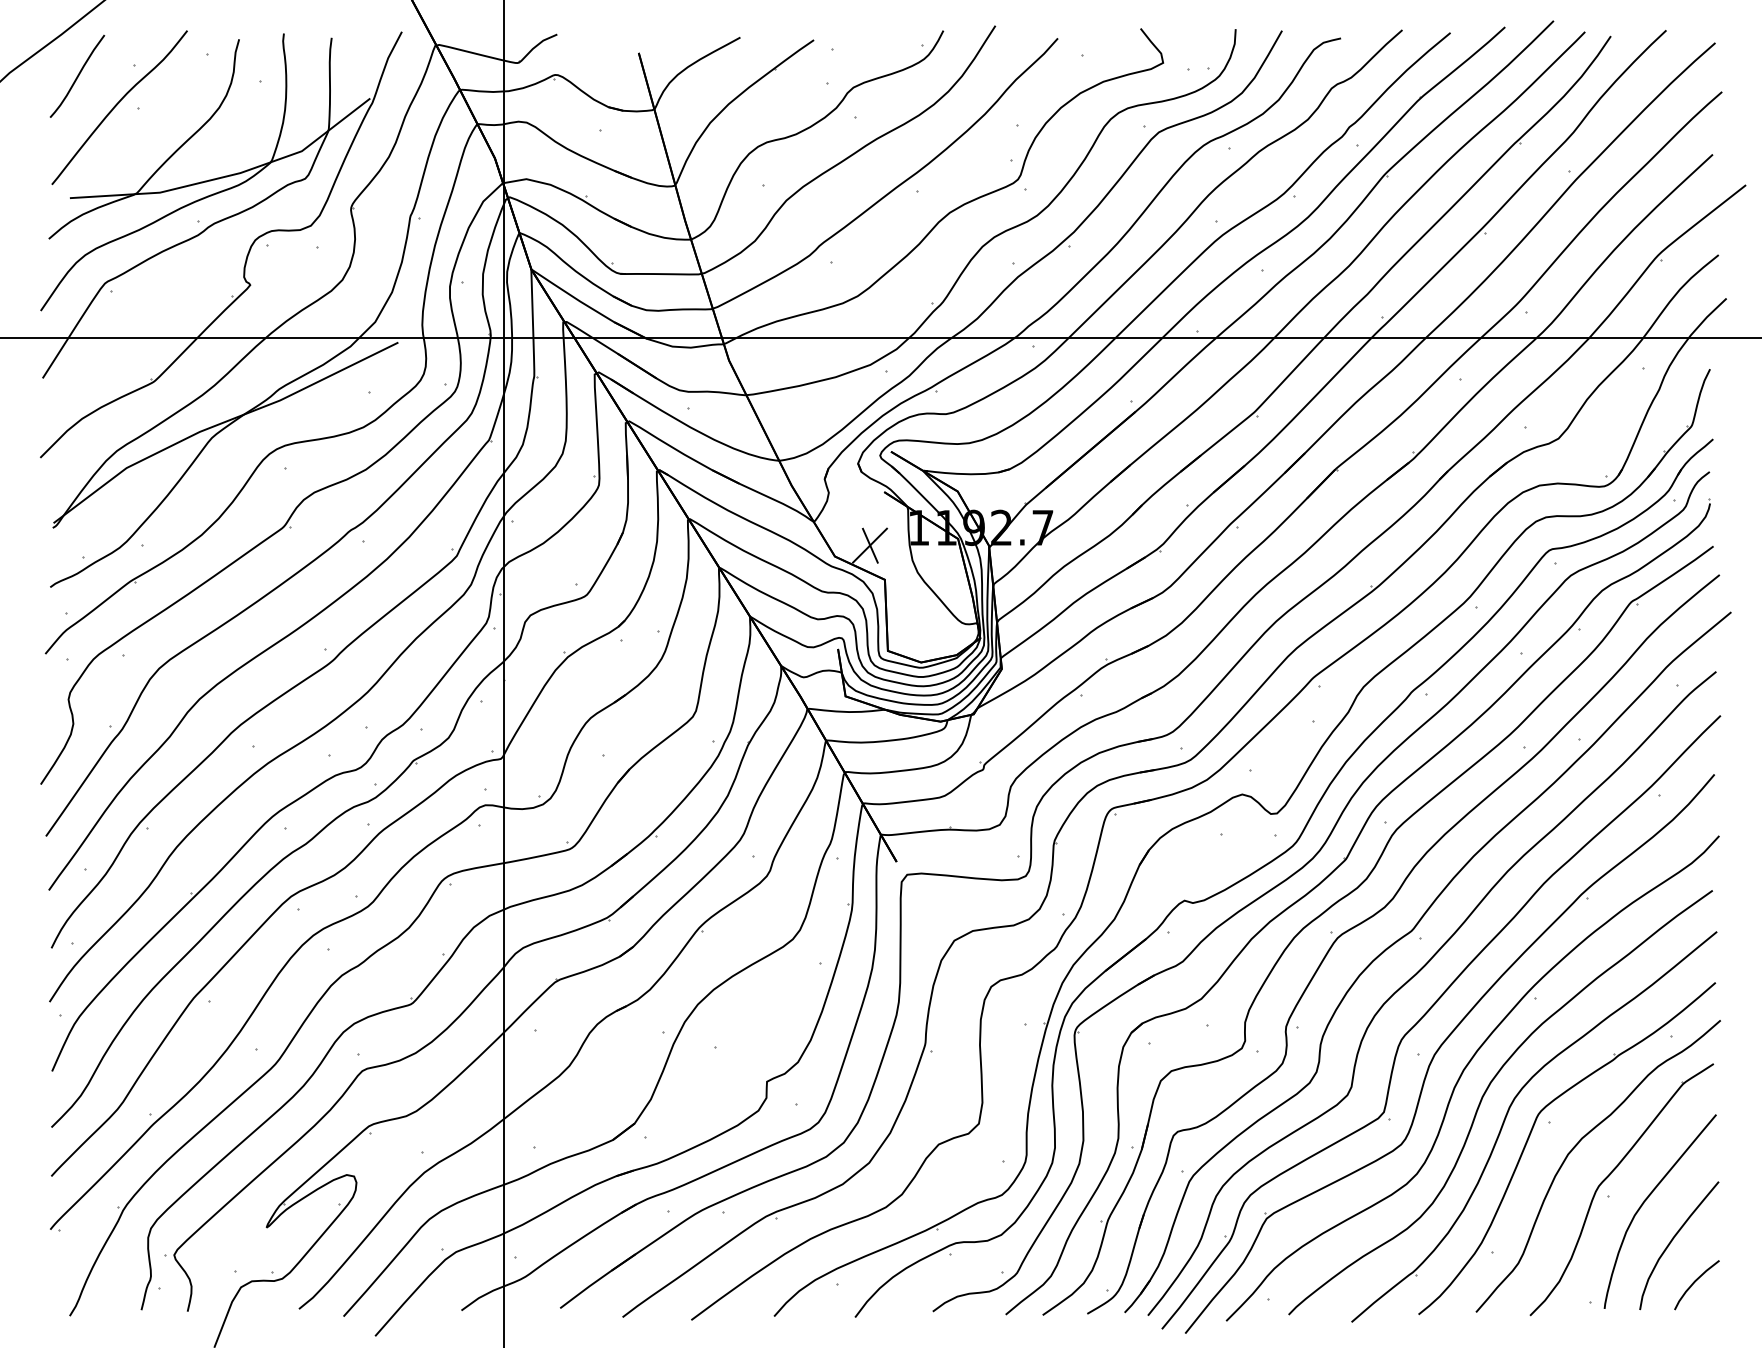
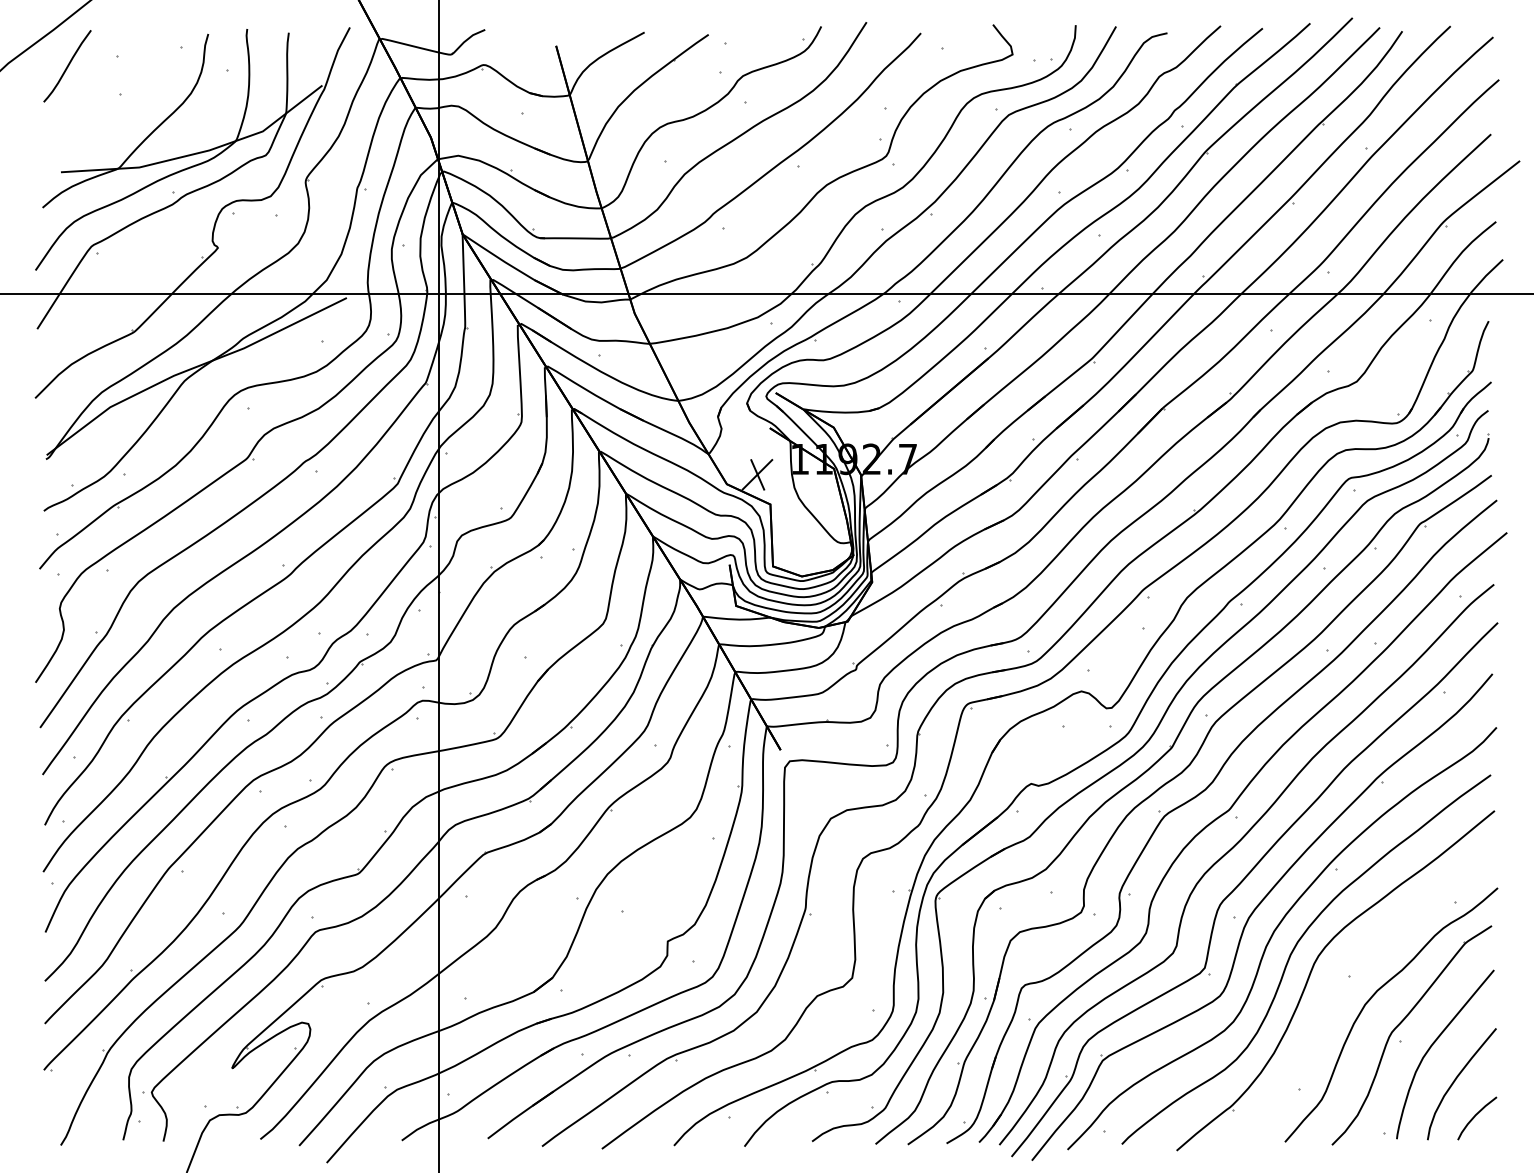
curve: (117, 105) -> (102, 91), removed
part: (1530, 1136) -> (1332, 989), removed

